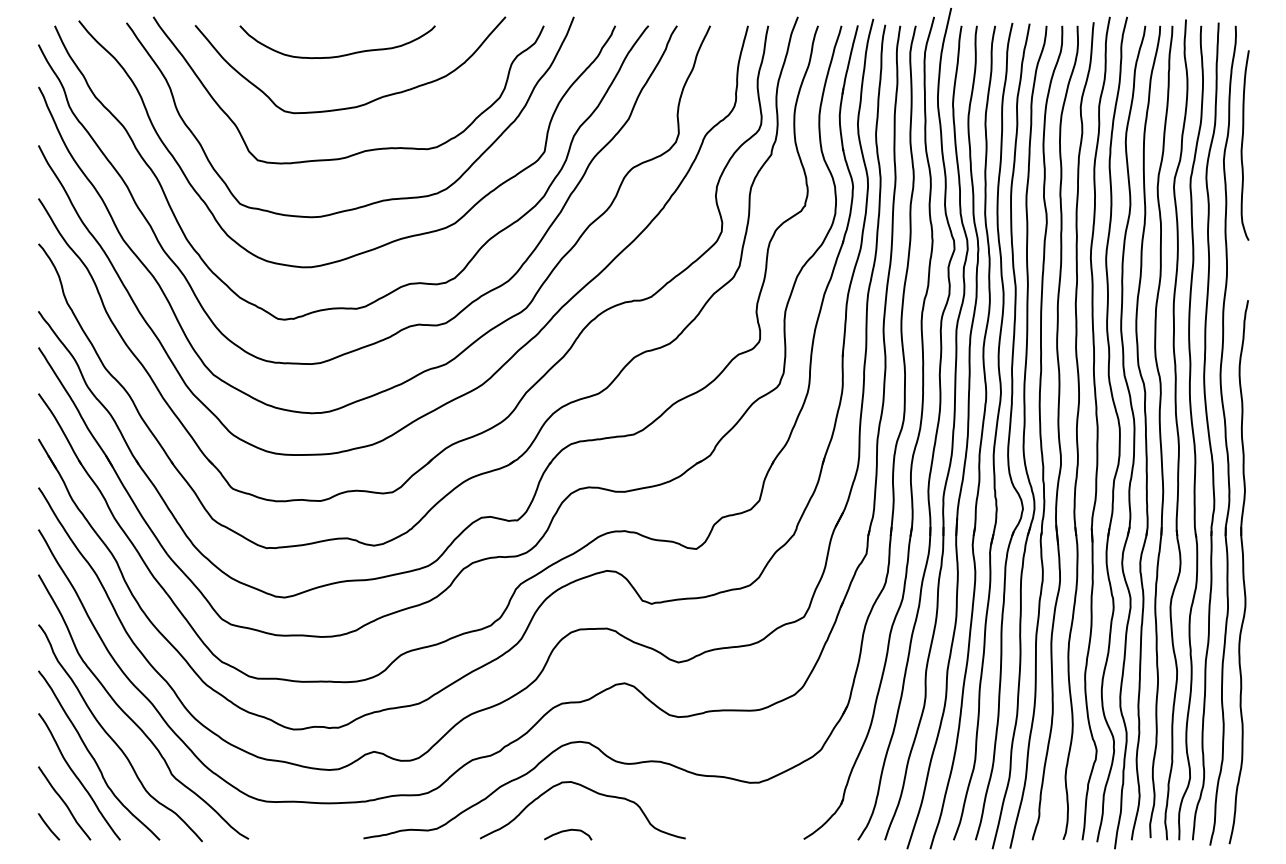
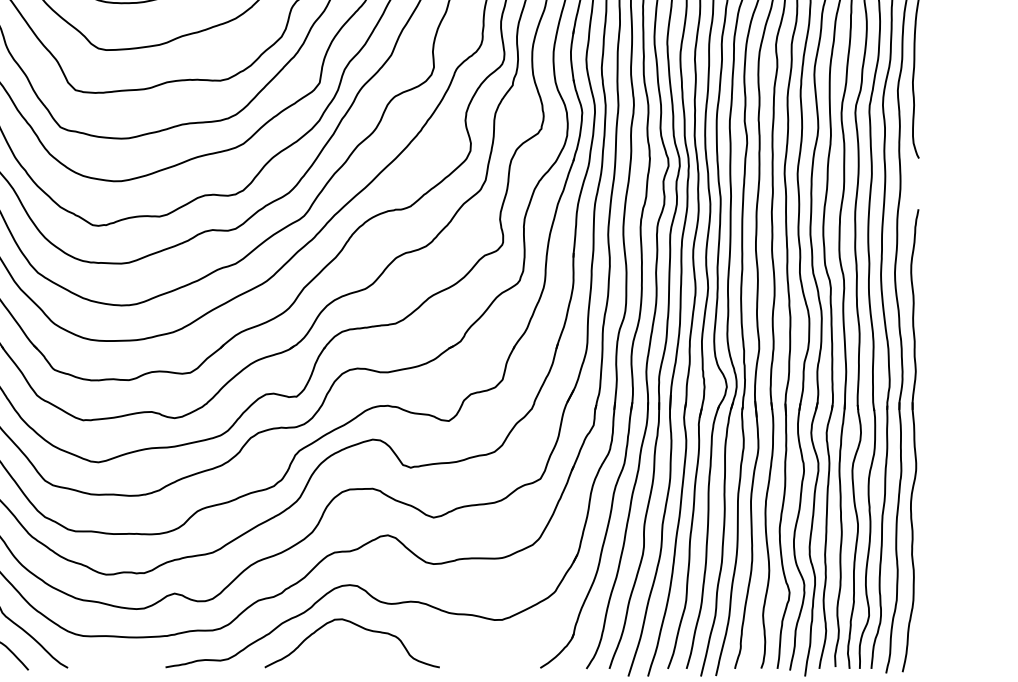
curve: (568, 831) -> (340, 661), removed

